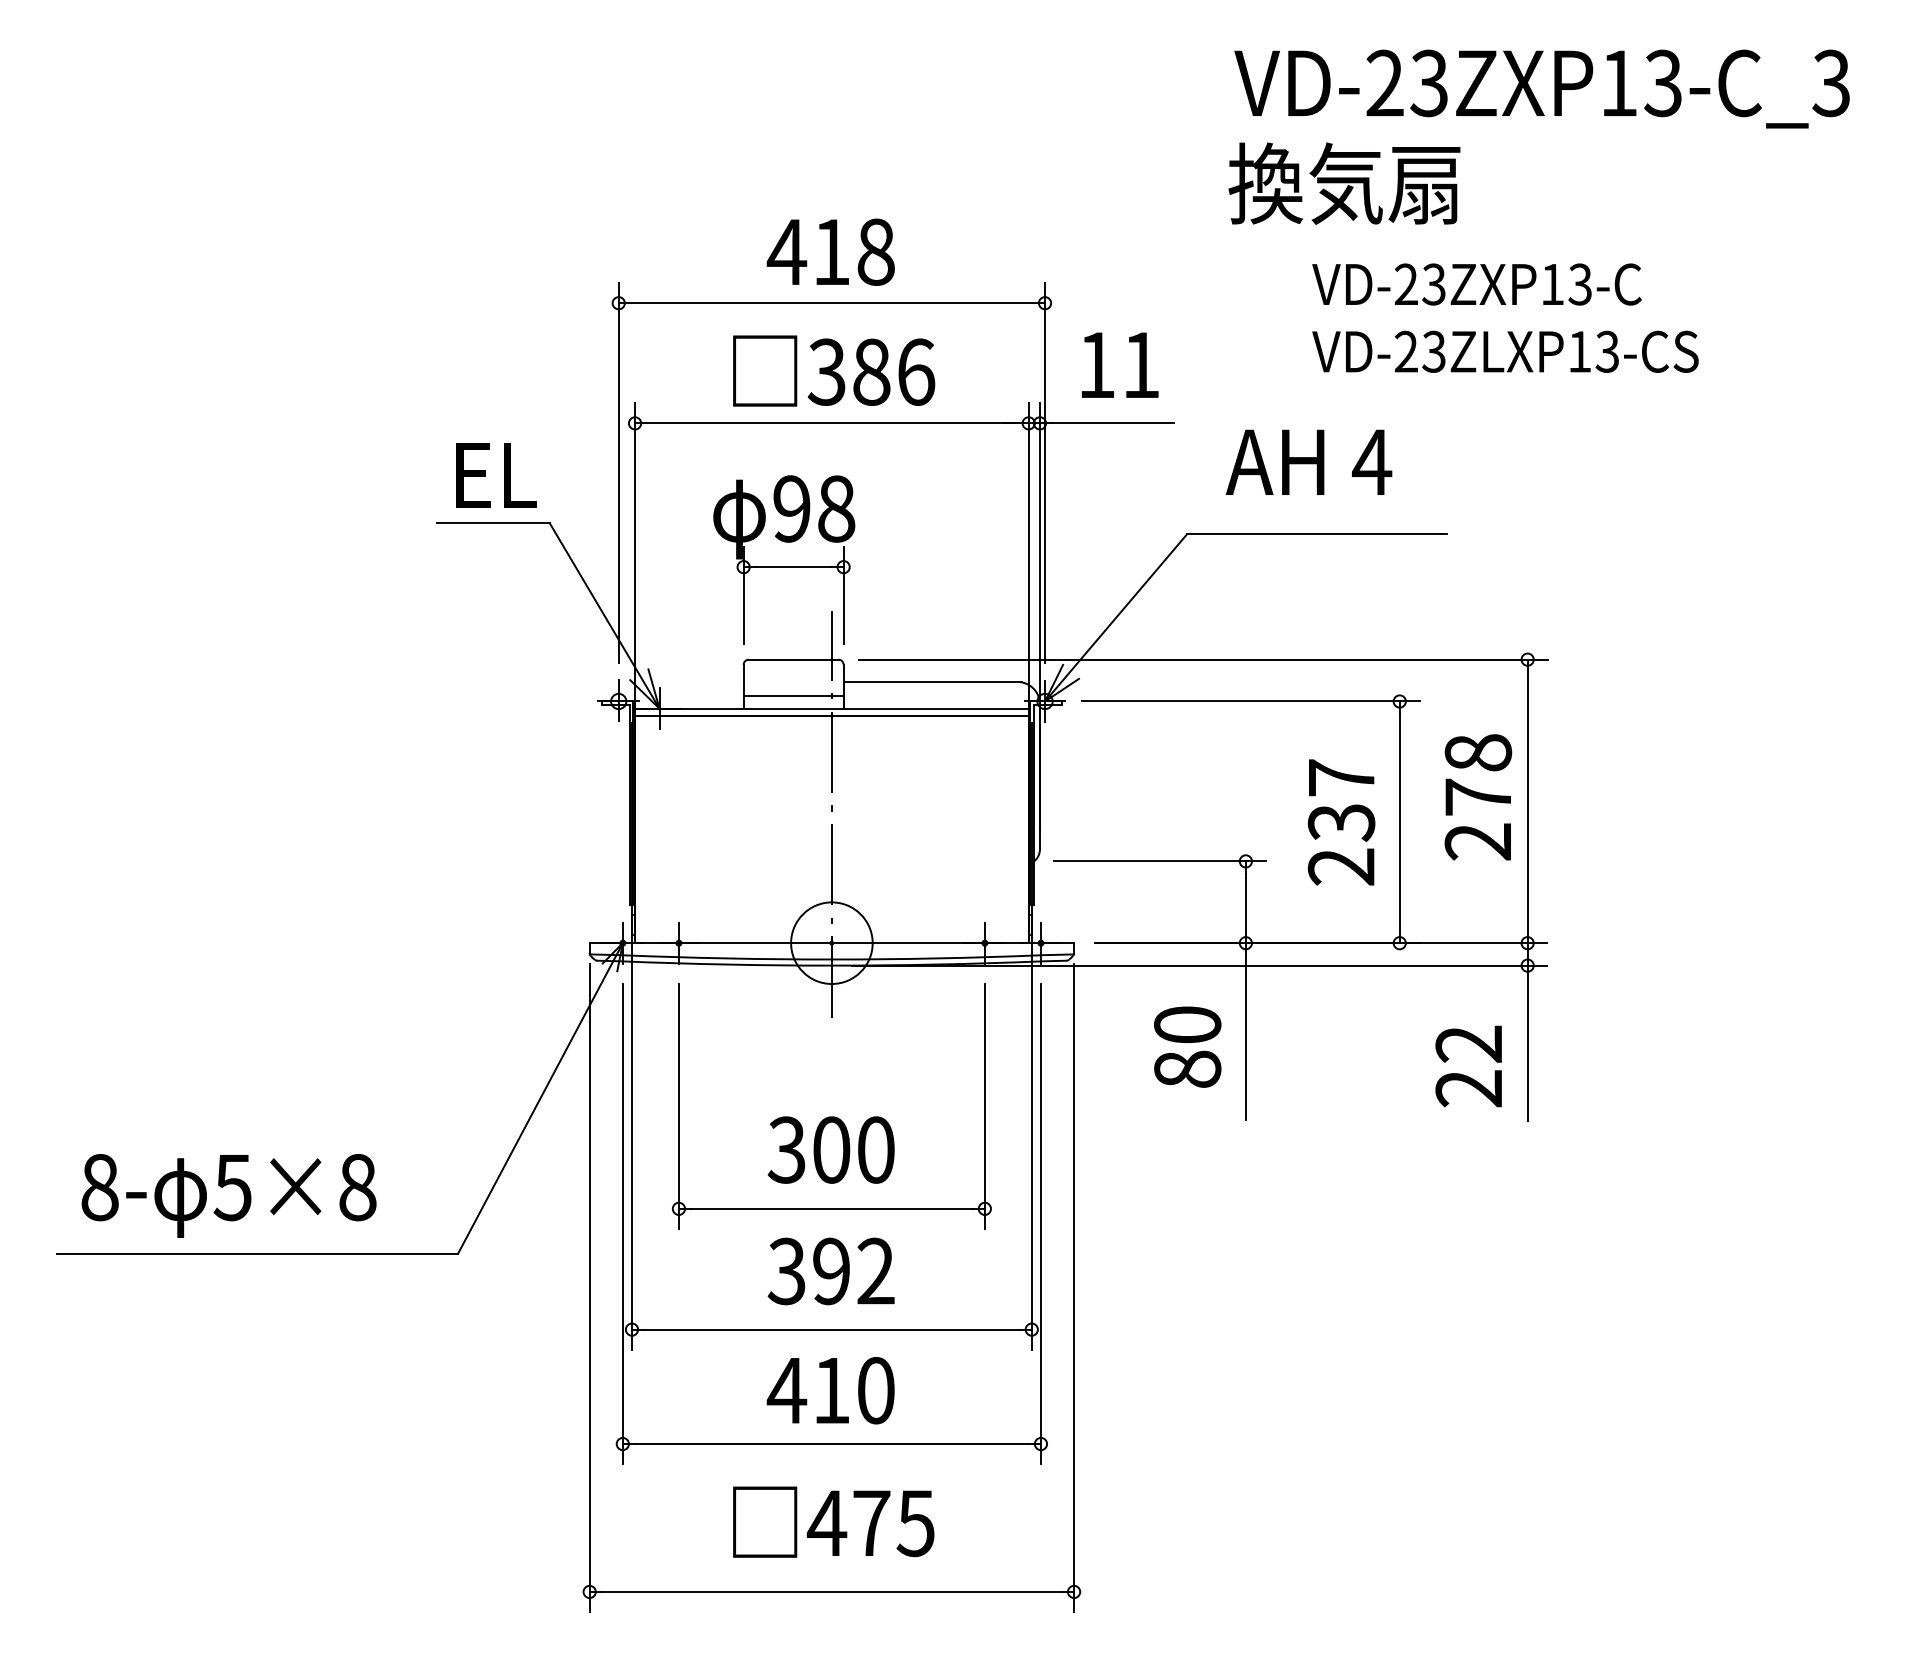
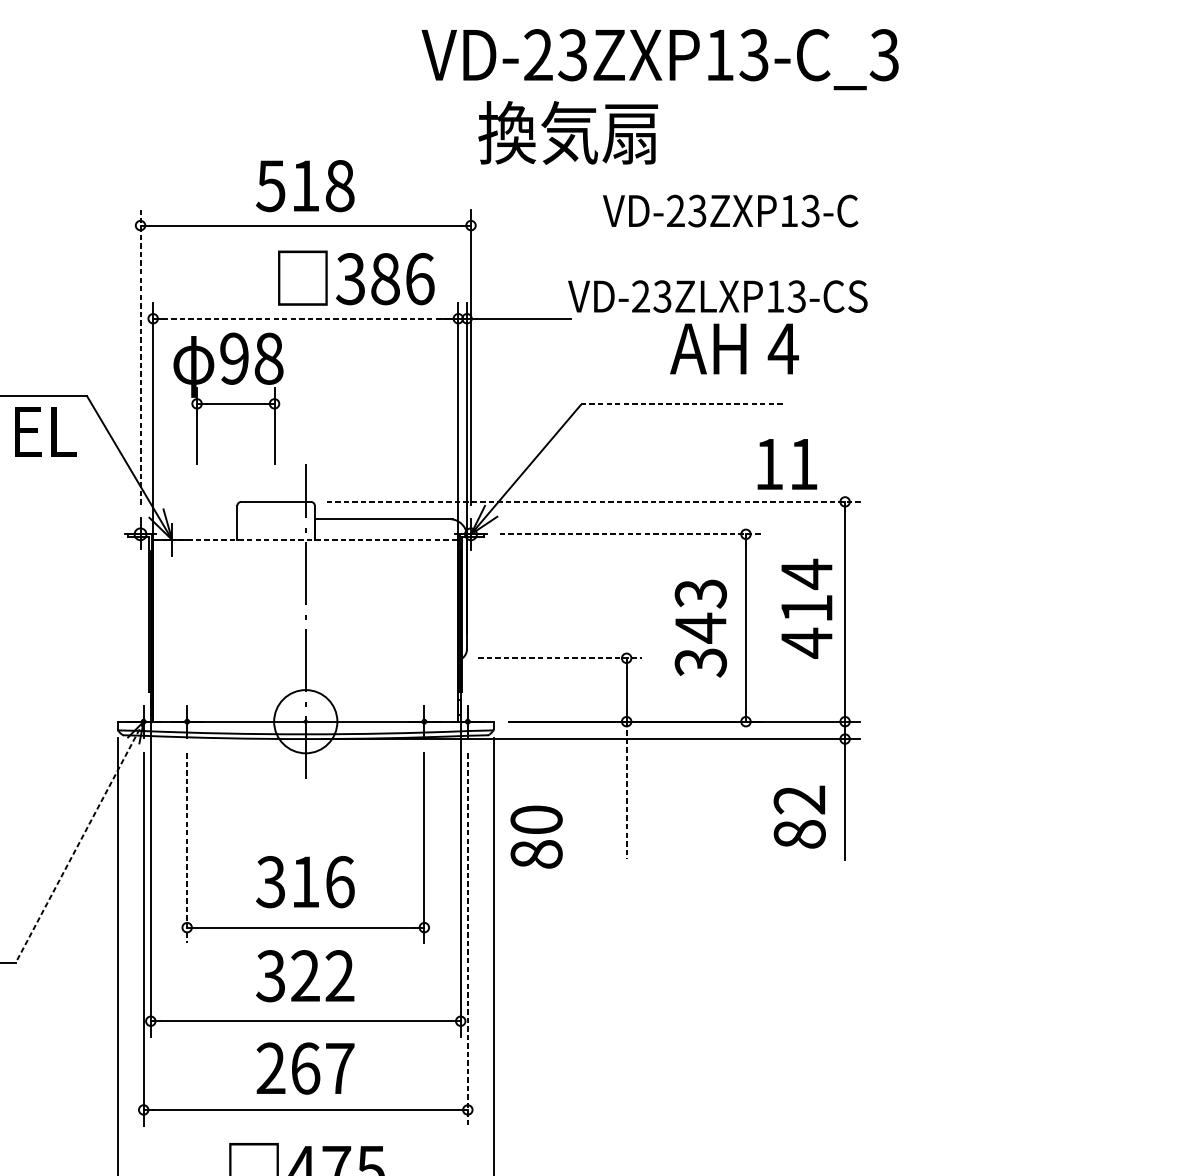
text: (1541, 88) -> (659, 59), moved
text: (1344, 183) -> (568, 132), moved
text: (786, 252) -> (270, 186), 418 -> 518
text: (1476, 284) -> (730, 211), moved
text: (1505, 351) -> (717, 296), moved
text: (1119, 364) -> (786, 463), moved
text: (834, 370) -> (356, 277), moved
line: (831, 423) -> (305, 318), solid -> dashed
text: (1308, 461) -> (734, 348), moved
line: (618, 472) -> (140, 356), solid -> dashed
text: (496, 475) -> (45, 432), moved
line: (1316, 533) -> (681, 404), solid -> dashed
part: (784, 566) -> (228, 403), moved
line: (1203, 659) -> (593, 501), solid -> dashed
line: (793, 696) -> (276, 530), removed
line: (1251, 701) -> (631, 534), solid -> dashed
line: (831, 708) -> (305, 539), solid -> dashed
line: (831, 715) -> (305, 545), removed
text: (1478, 797) -> (807, 608), 278 -> 414
text: (1341, 822) -> (700, 628), 237 -> 343
line: (1160, 861) -> (560, 658), solid -> dashed
line: (1245, 1032) -> (626, 790), solid -> dashed
text: (1187, 1046) -> (536, 836), moved
text: (1468, 1088) -> (799, 834), 22 -> 82
line: (540, 1098) -> (79, 842), solid -> dashed
line: (678, 1106) -> (186, 848), solid -> dashed
text: (854, 1149) -> (323, 881), 300 -> 316
line: (1040, 1224) -> (467, 939), solid -> dashed
text: (831, 1271) -> (305, 976), 392 -> 322
text: (830, 1390) -> (304, 1068), 410 -> 267

